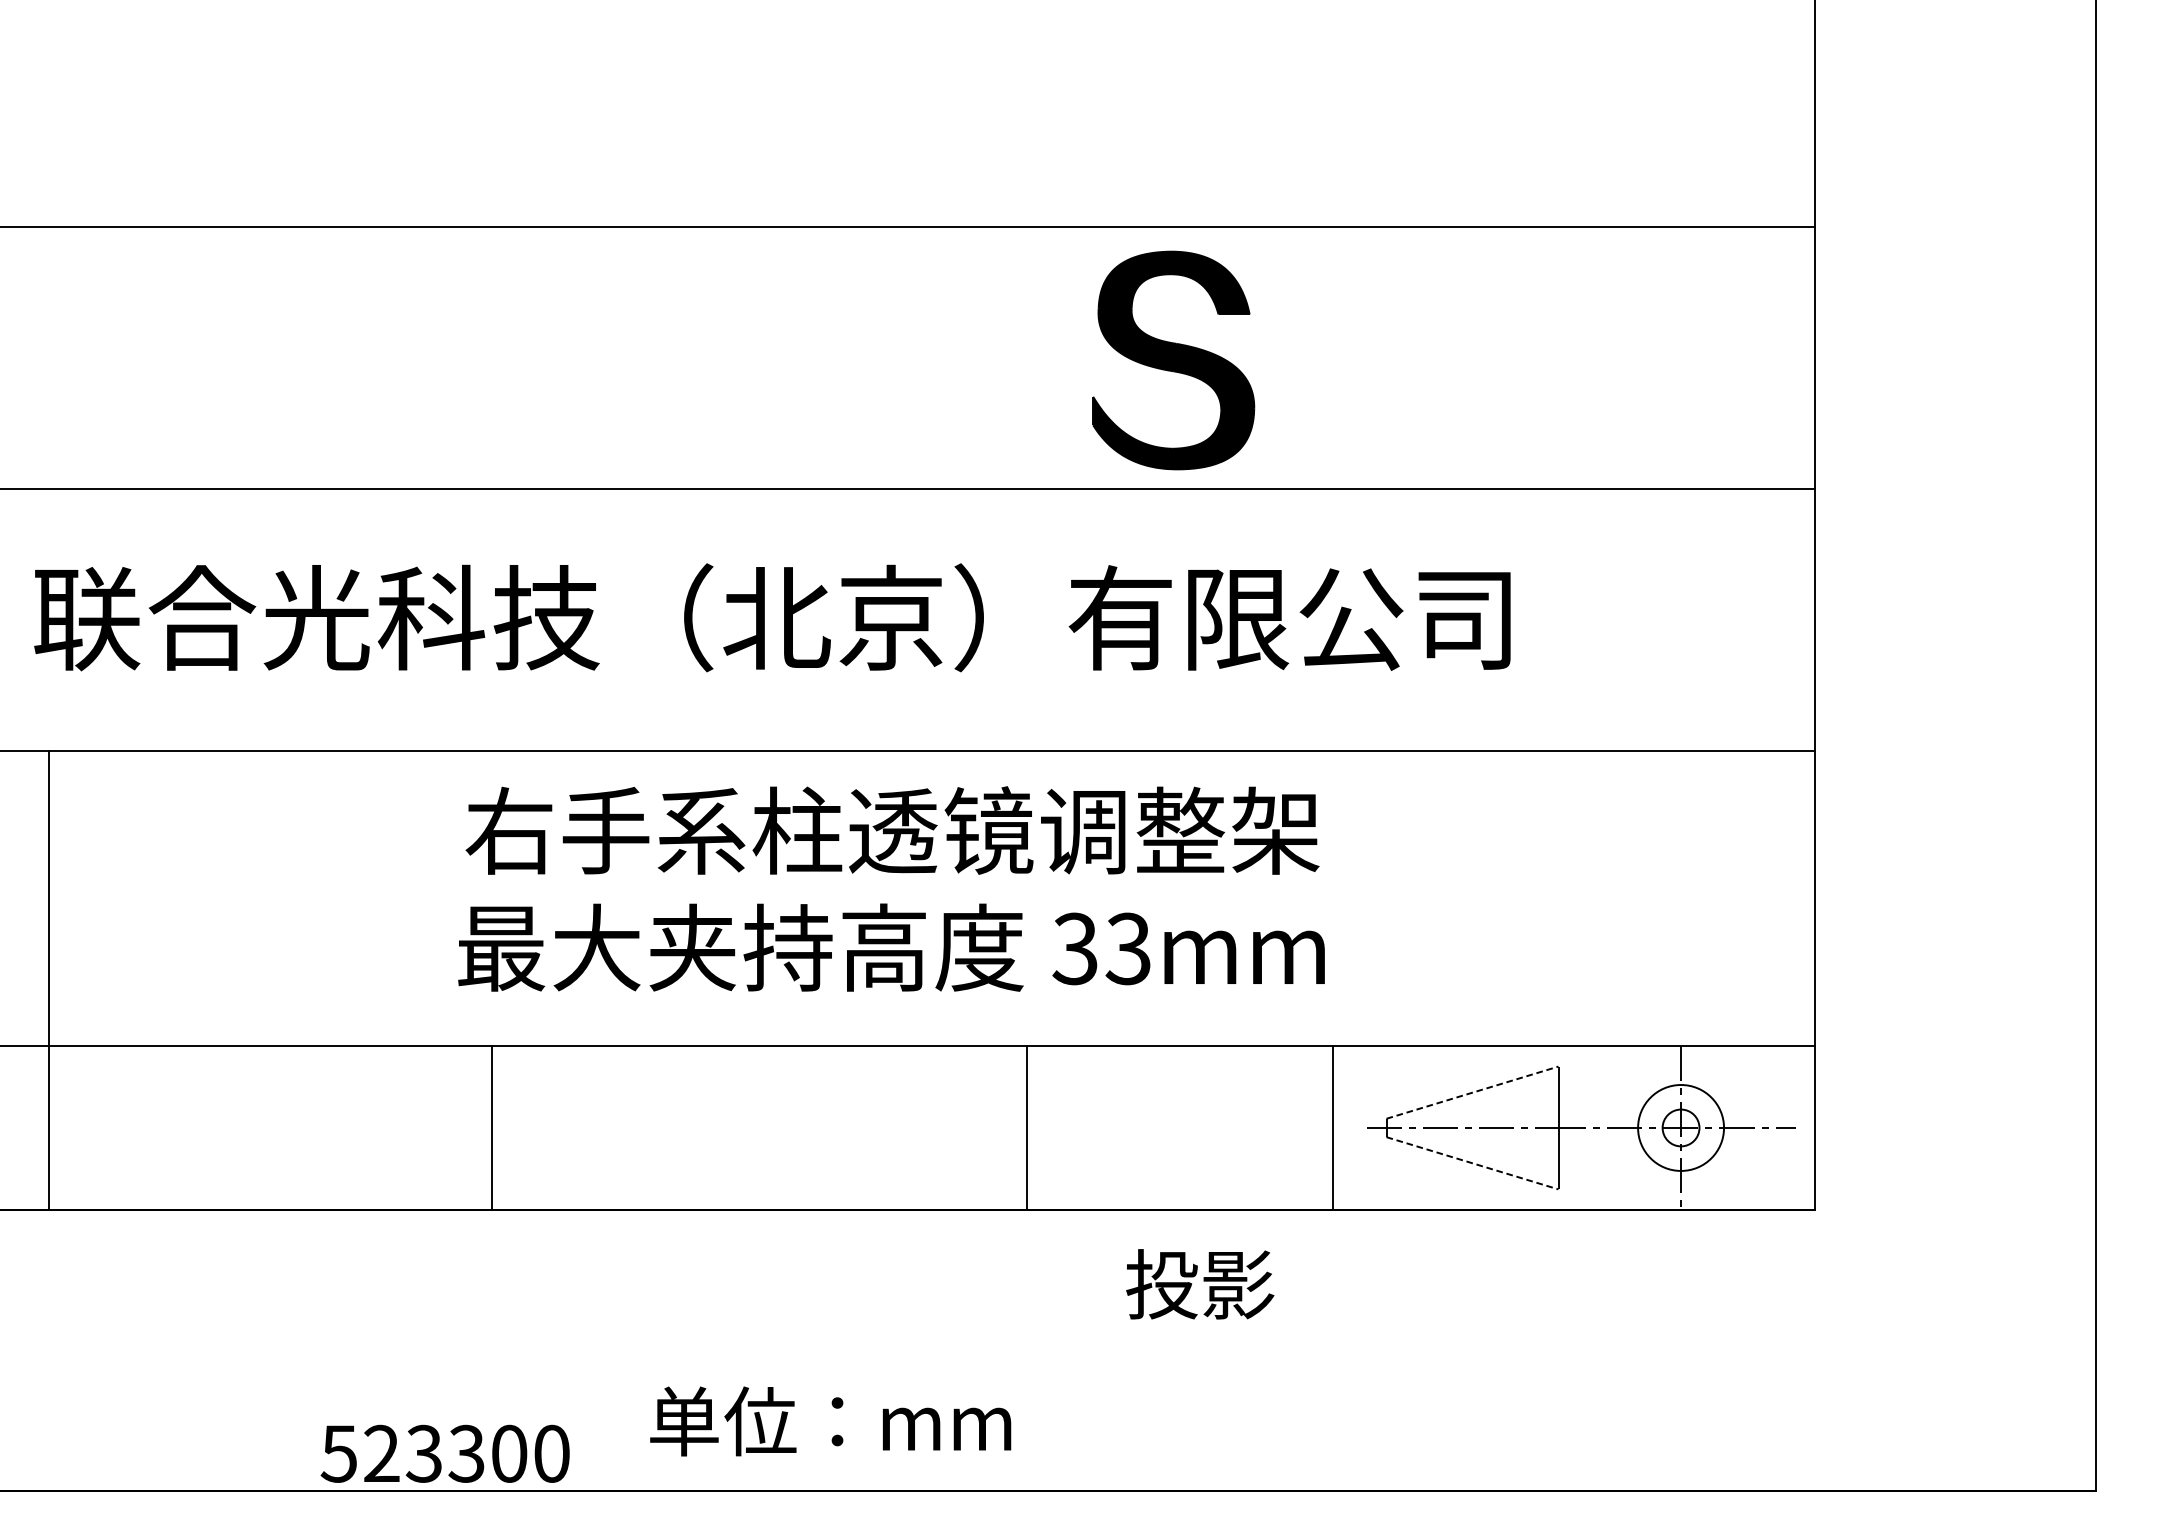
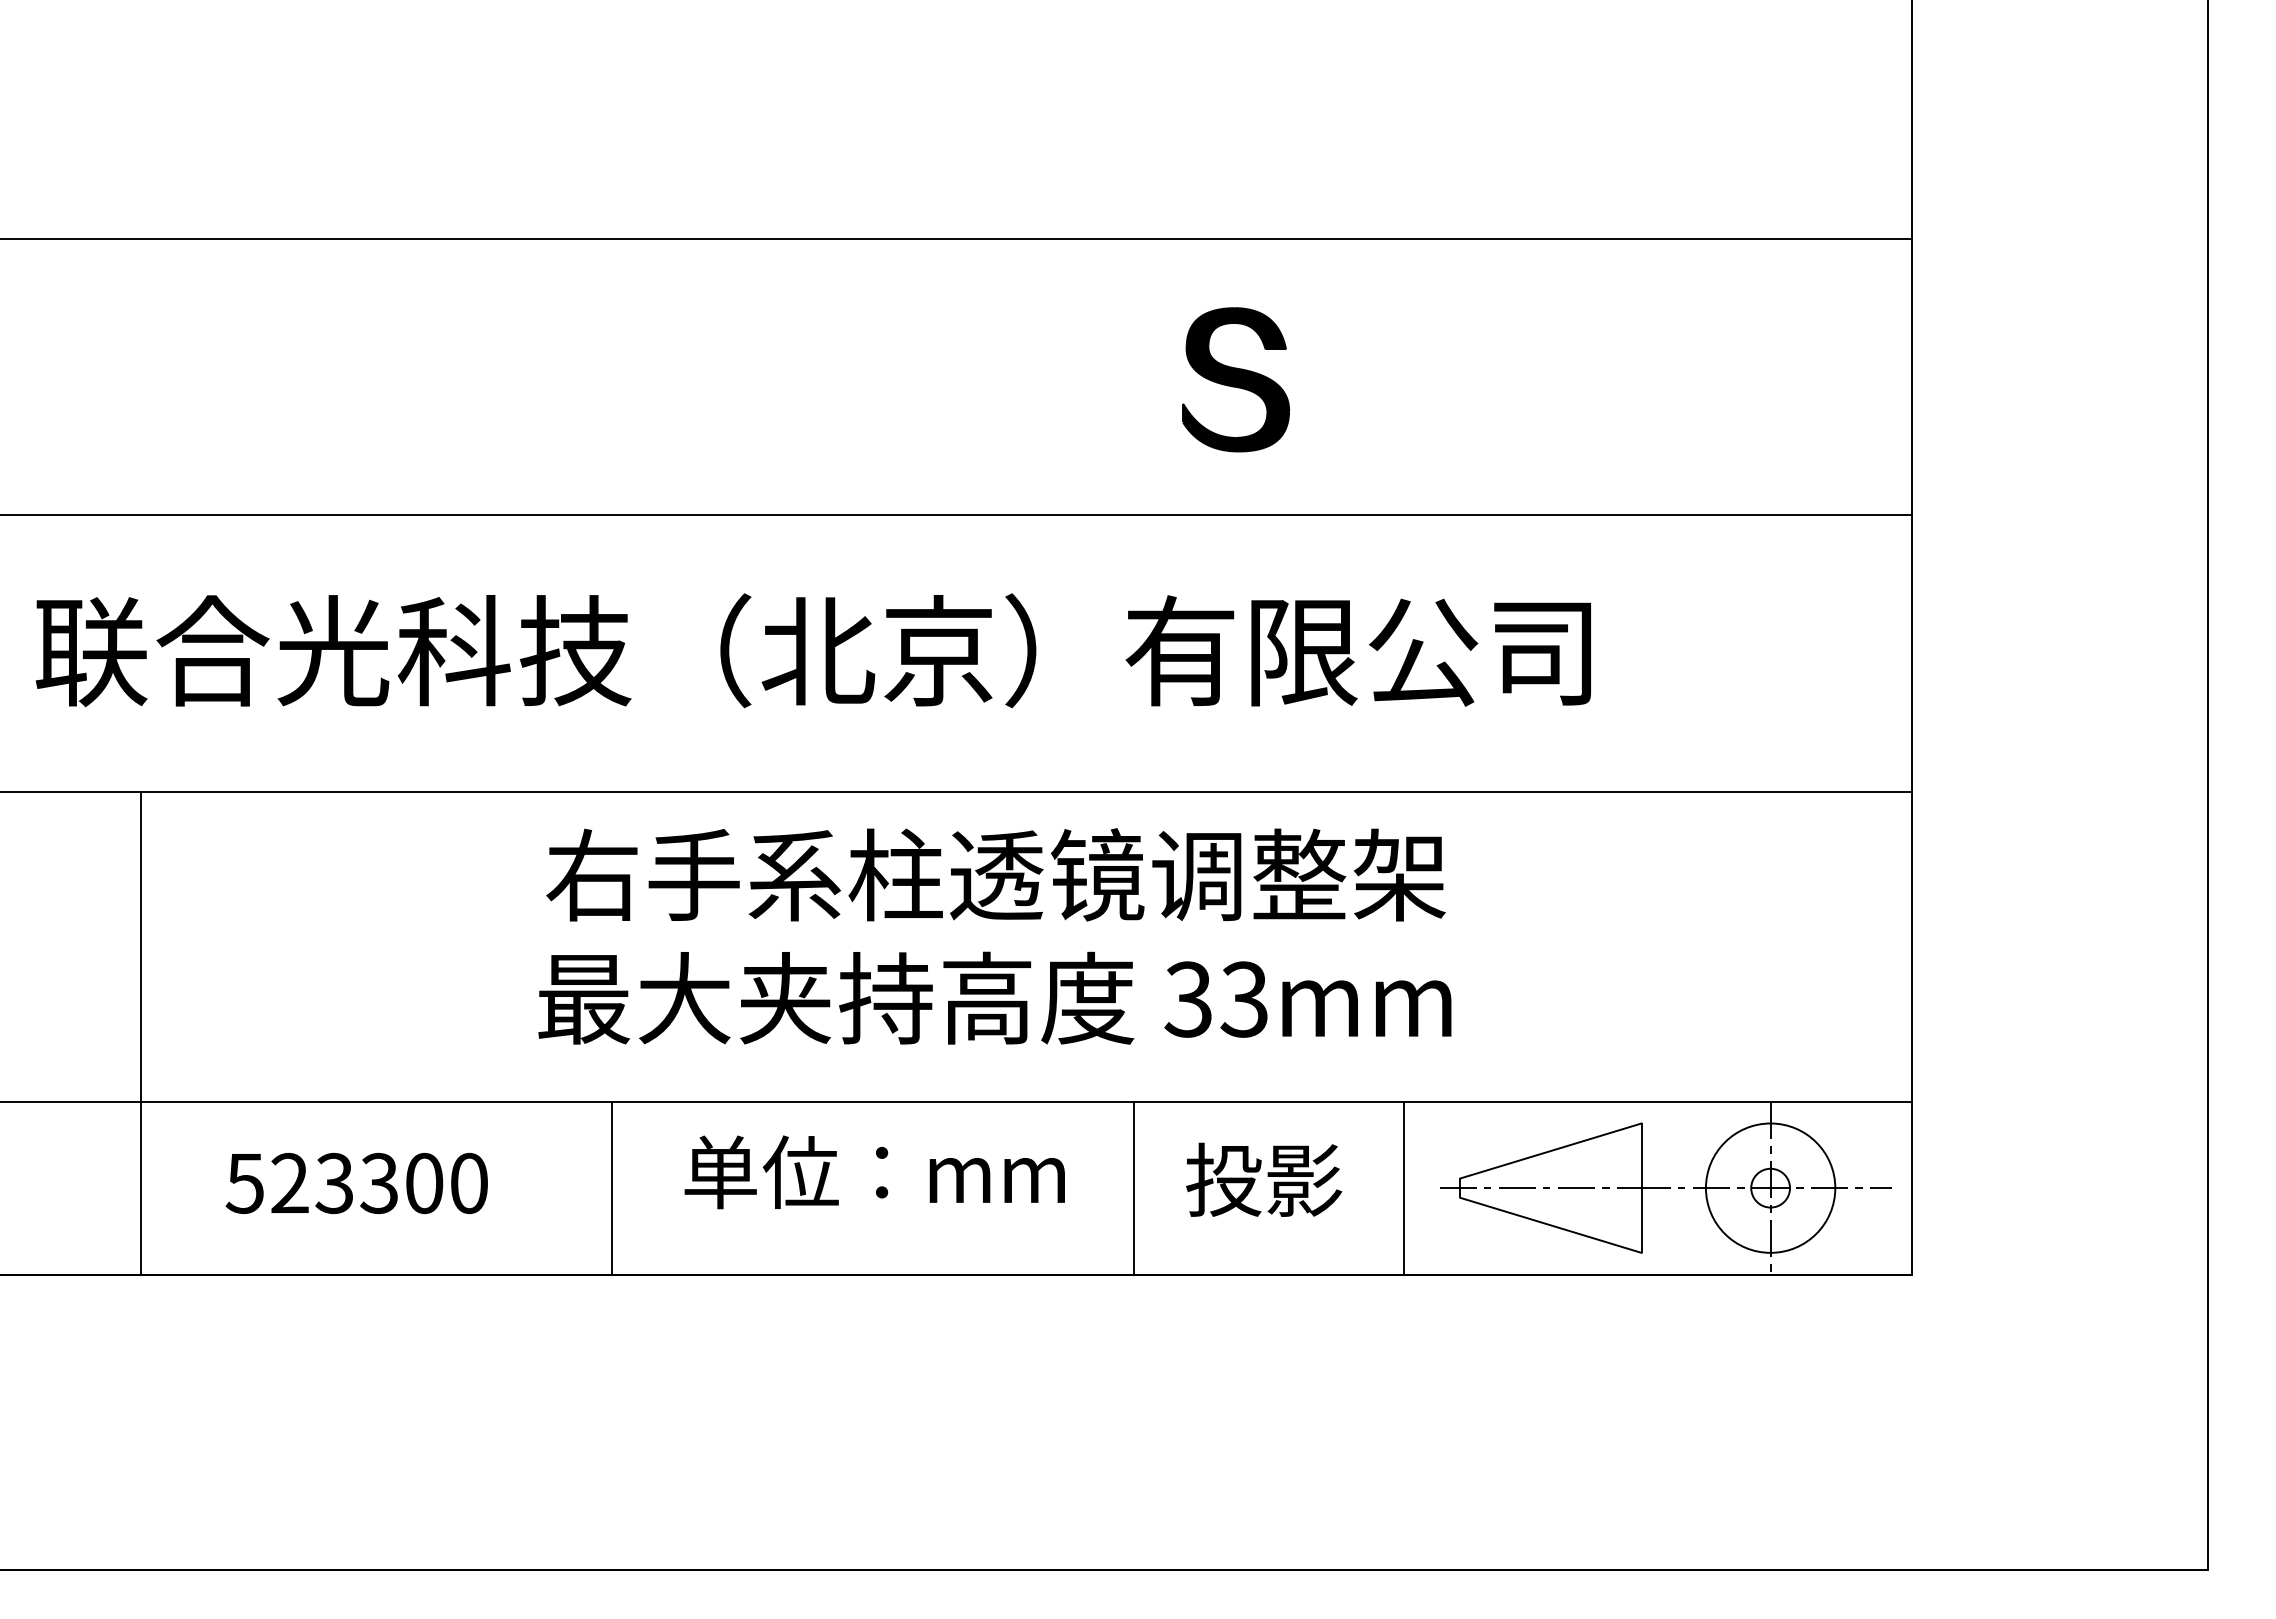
part: (1173, 360) -> (1235, 379), size x0.62
text: (891, 889) -> (994, 936), moved
line: (49, 980) -> (140, 1032), moved
line: (1472, 1092) -> (1550, 1150), dashed -> solid
line: (492, 1127) -> (612, 1187), moved
line: (1026, 1127) -> (1133, 1187), moved
circle: (1680, 1127) -> (1770, 1187), size x1.43
line: (1472, 1163) -> (1550, 1225), dashed -> solid
text: (1200, 1283) -> (1264, 1179), moved
text: (830, 1421) -> (874, 1172), moved
text: (444, 1453) -> (356, 1183), moved

